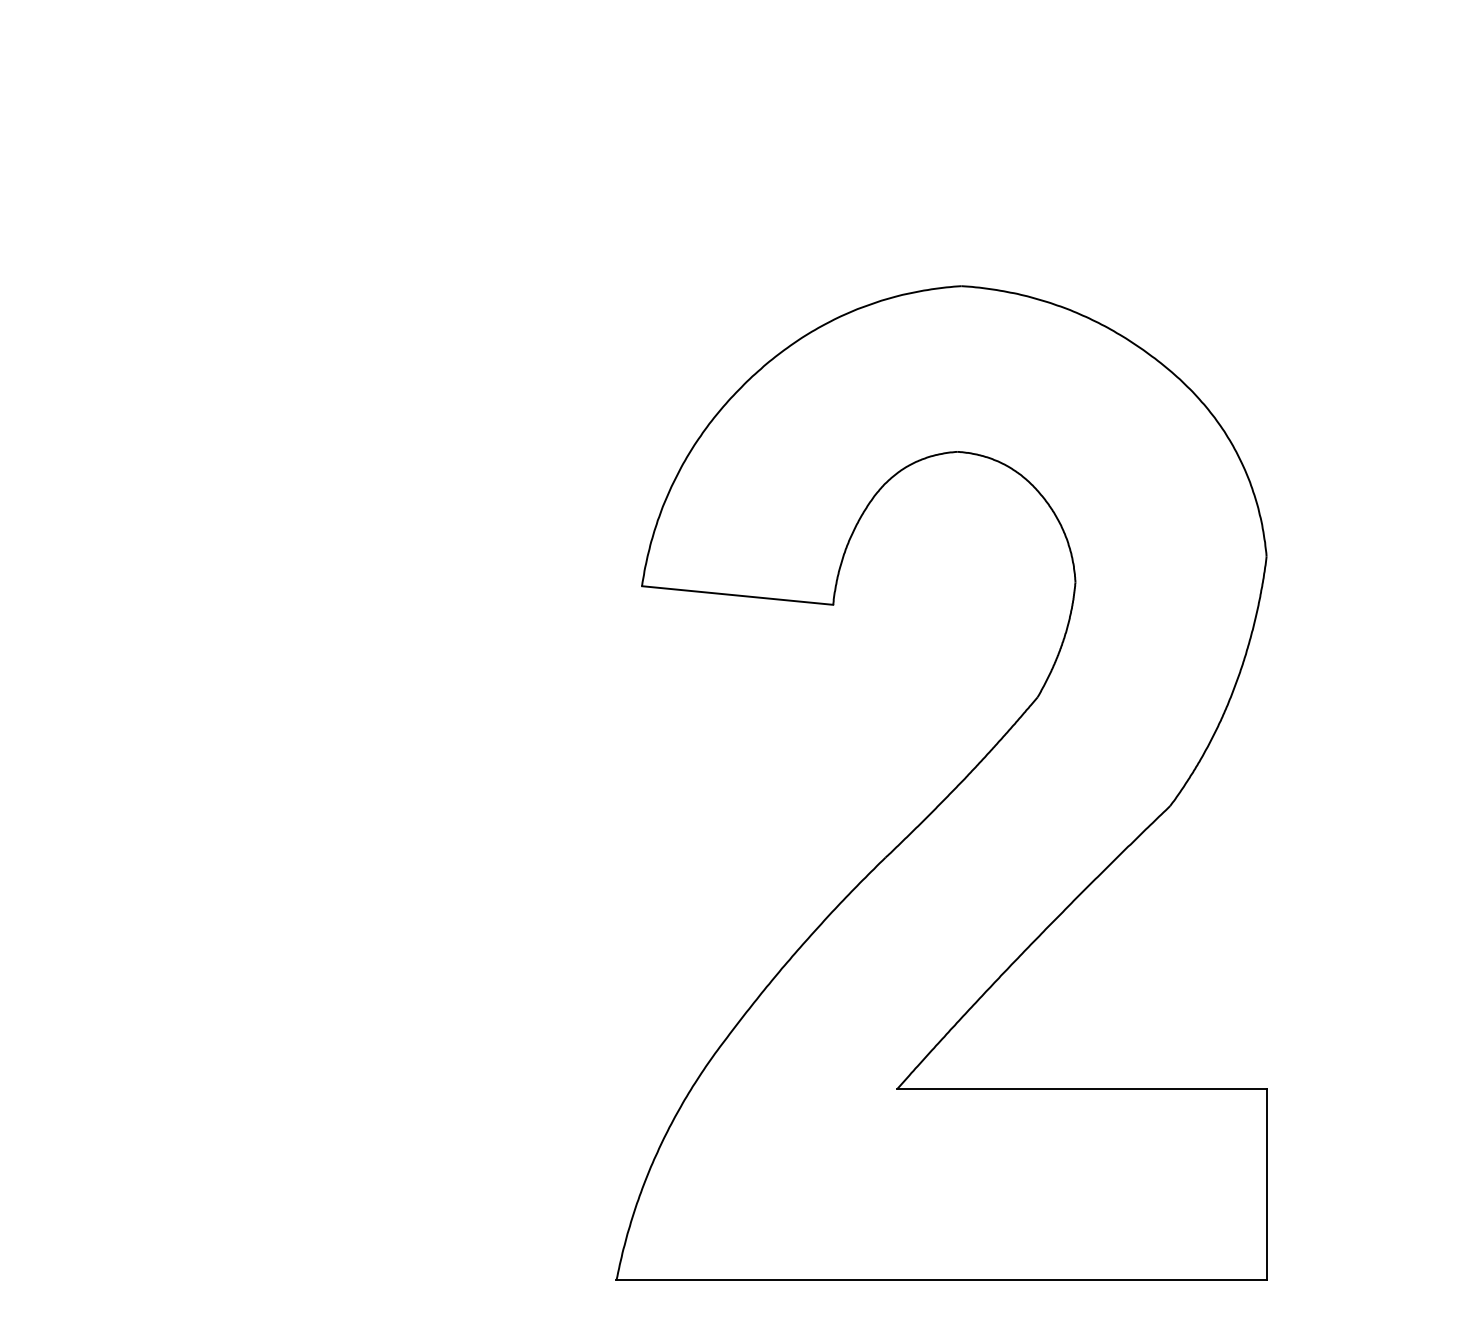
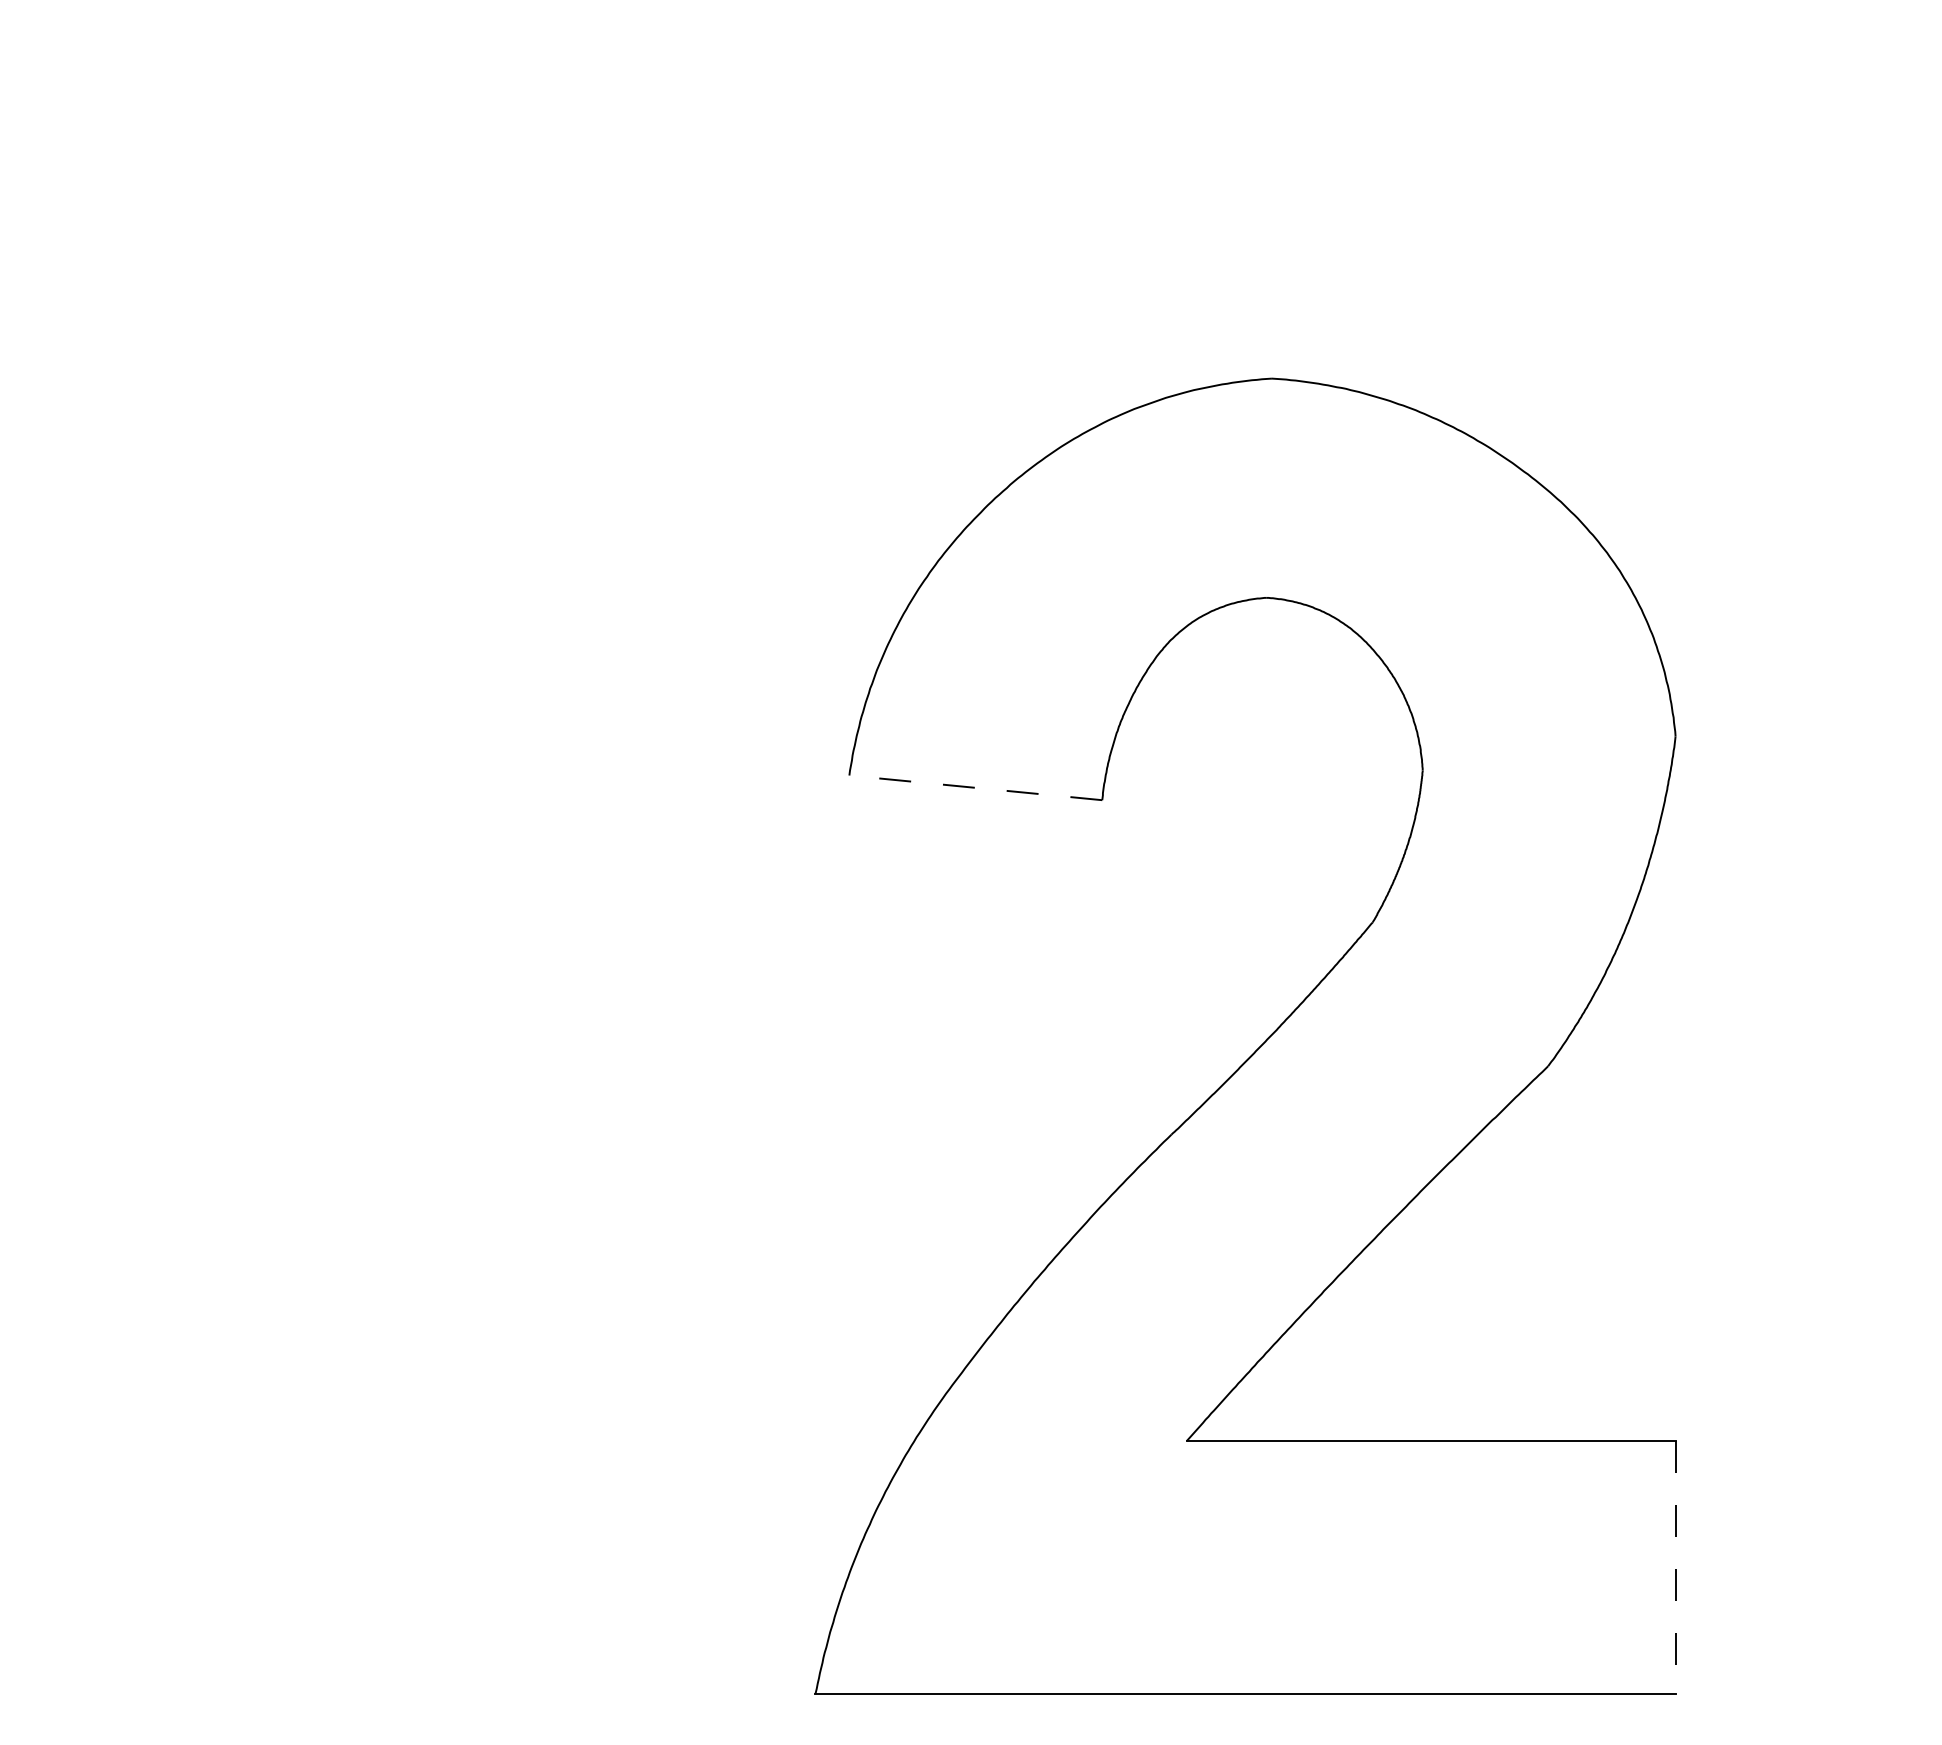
line: (737, 595) -> (975, 787), solid -> dashed
line: (1266, 1184) -> (1675, 1567), solid -> dashed

